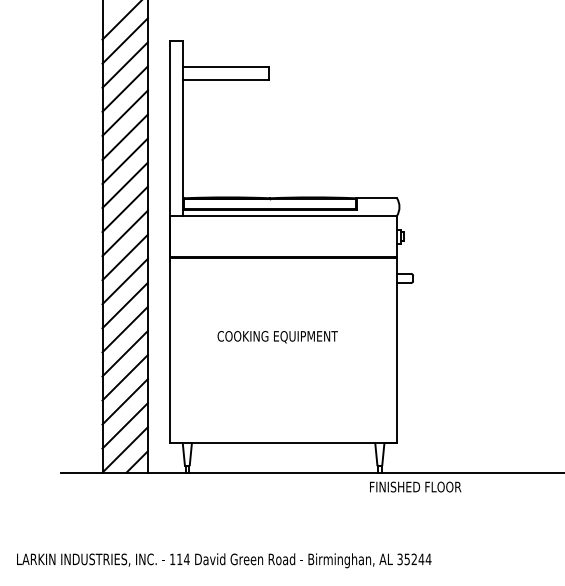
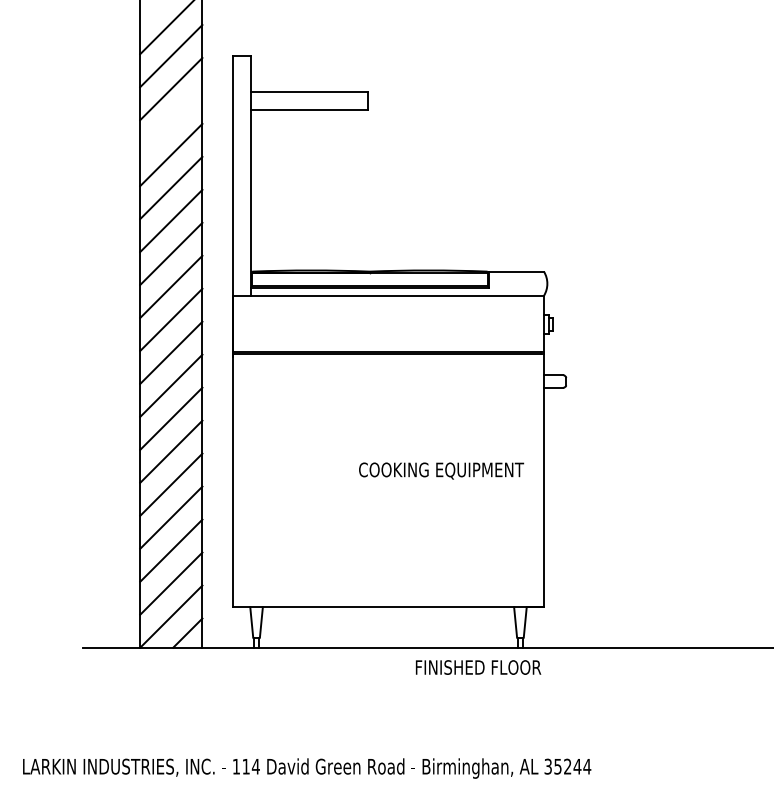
line: (125, 88) -> (171, 121), removed
text: (277, 336) -> (441, 470), moved
text: (415, 487) -> (478, 667), moved

